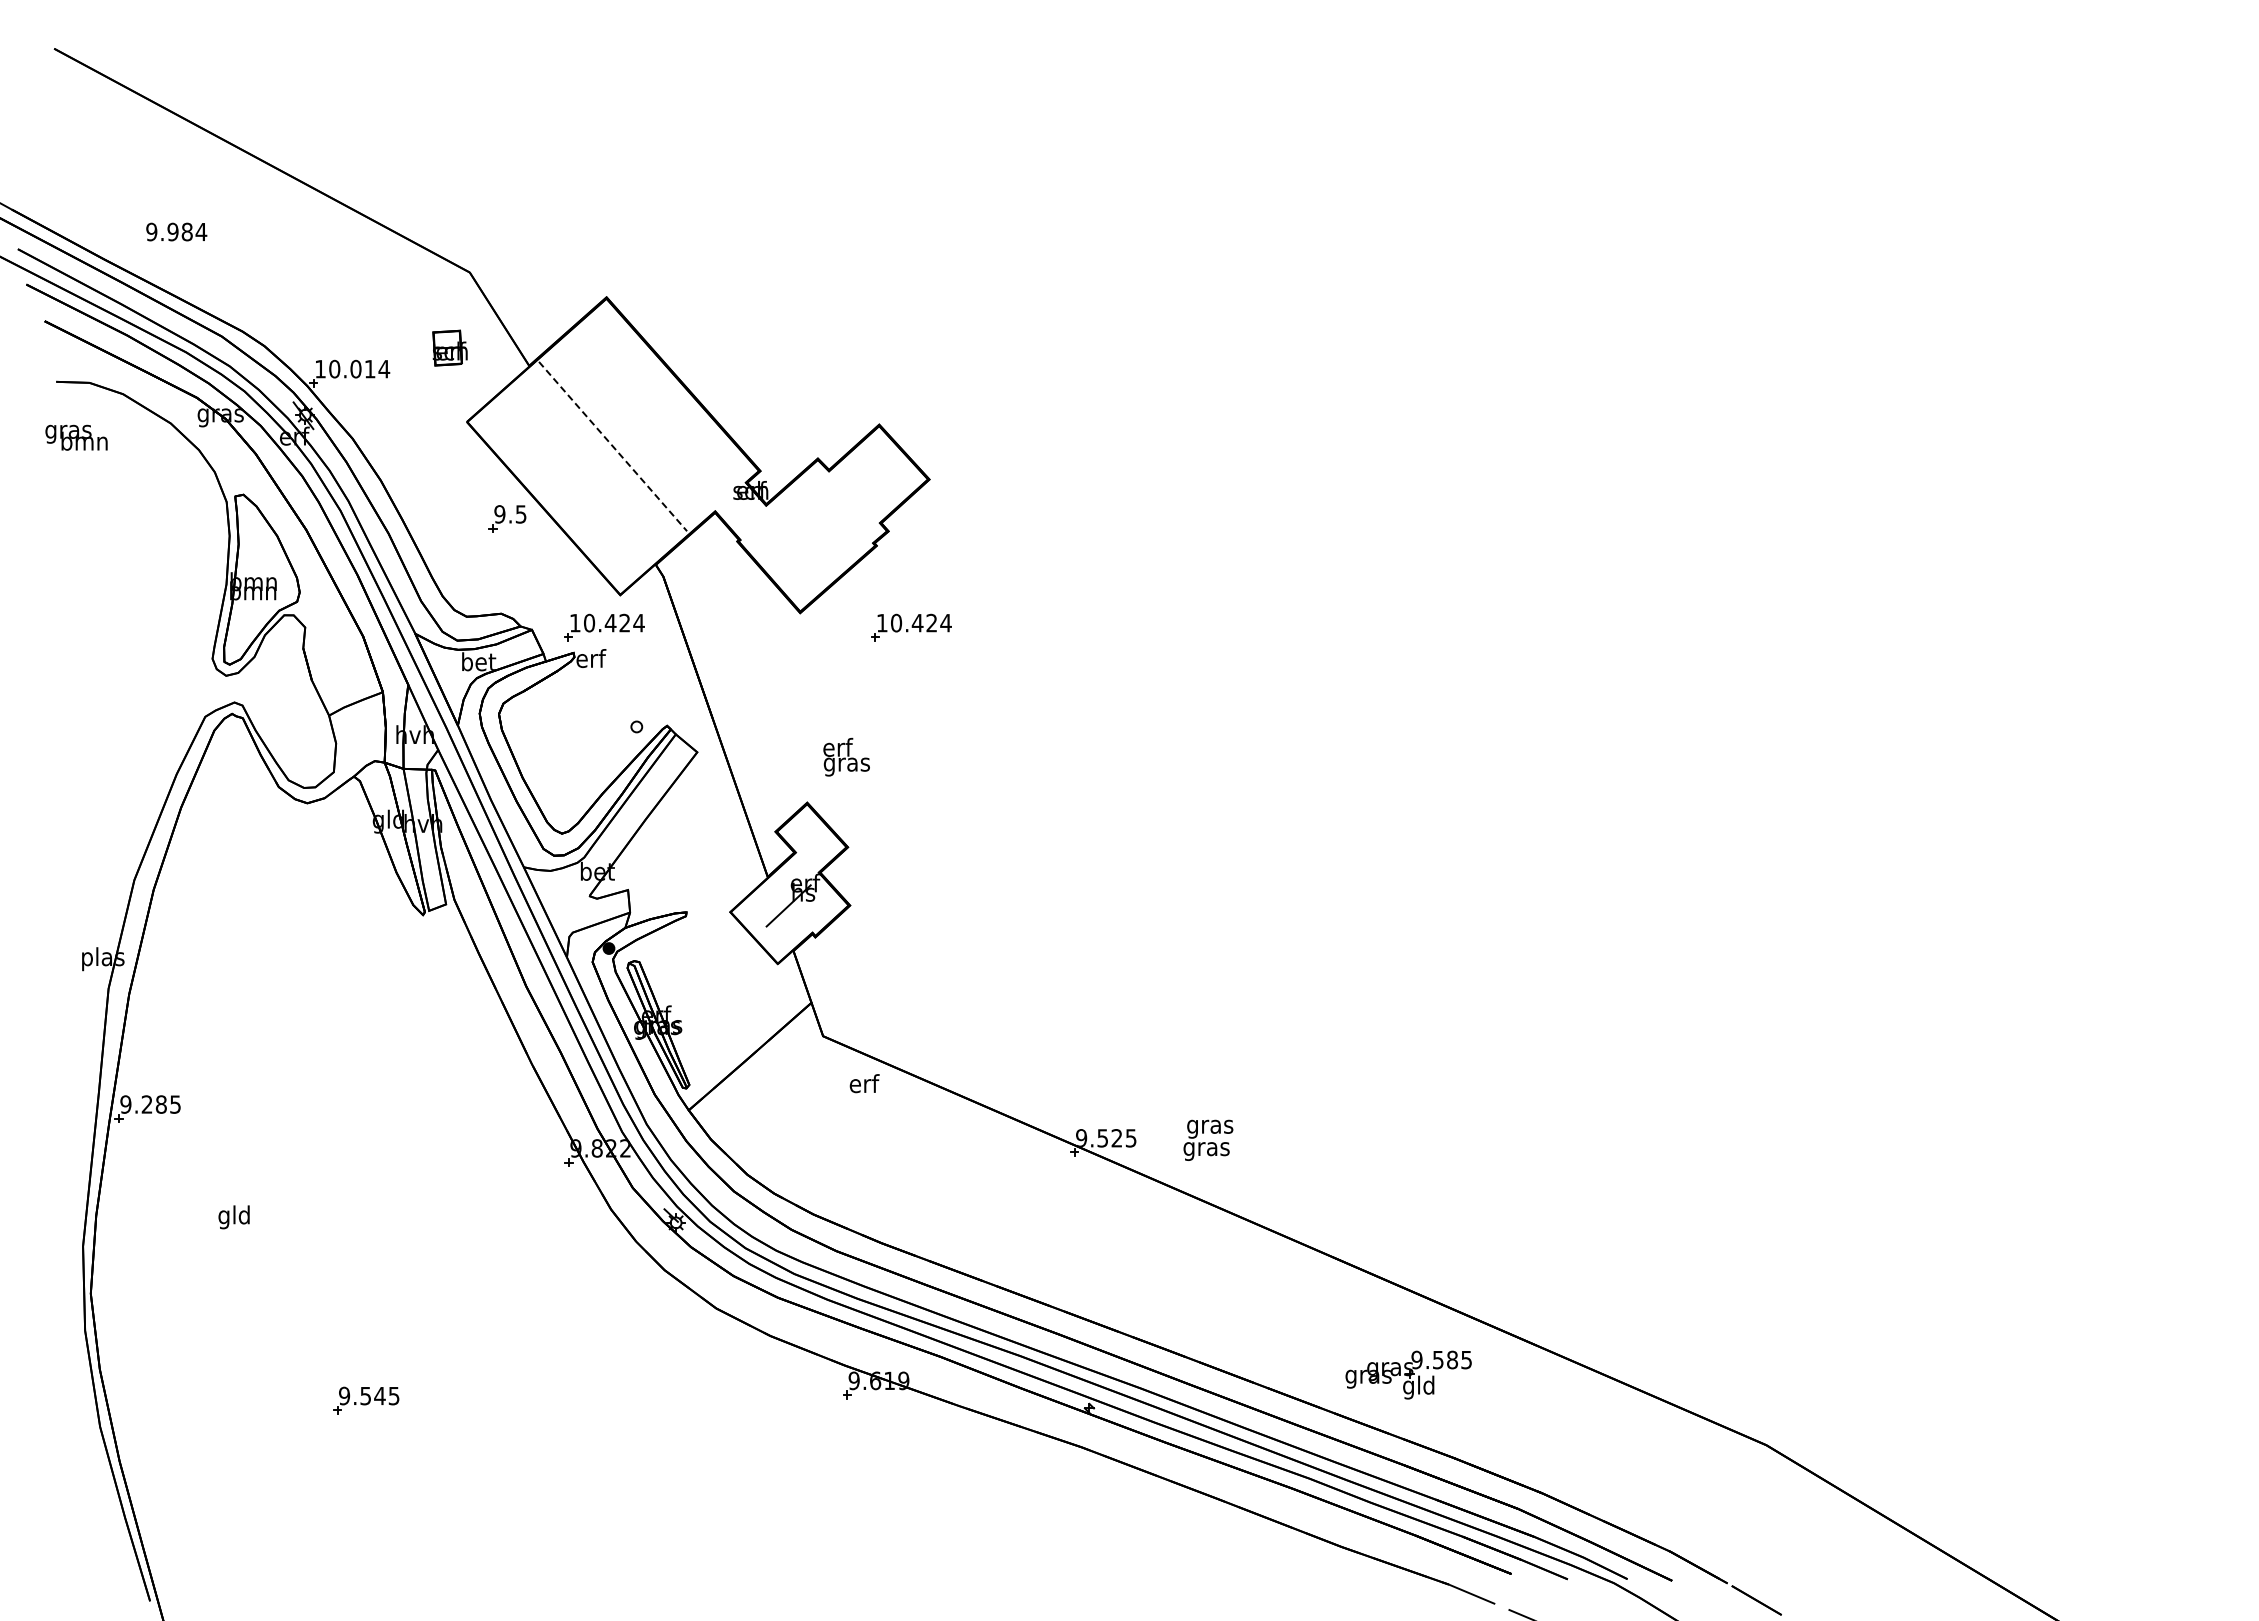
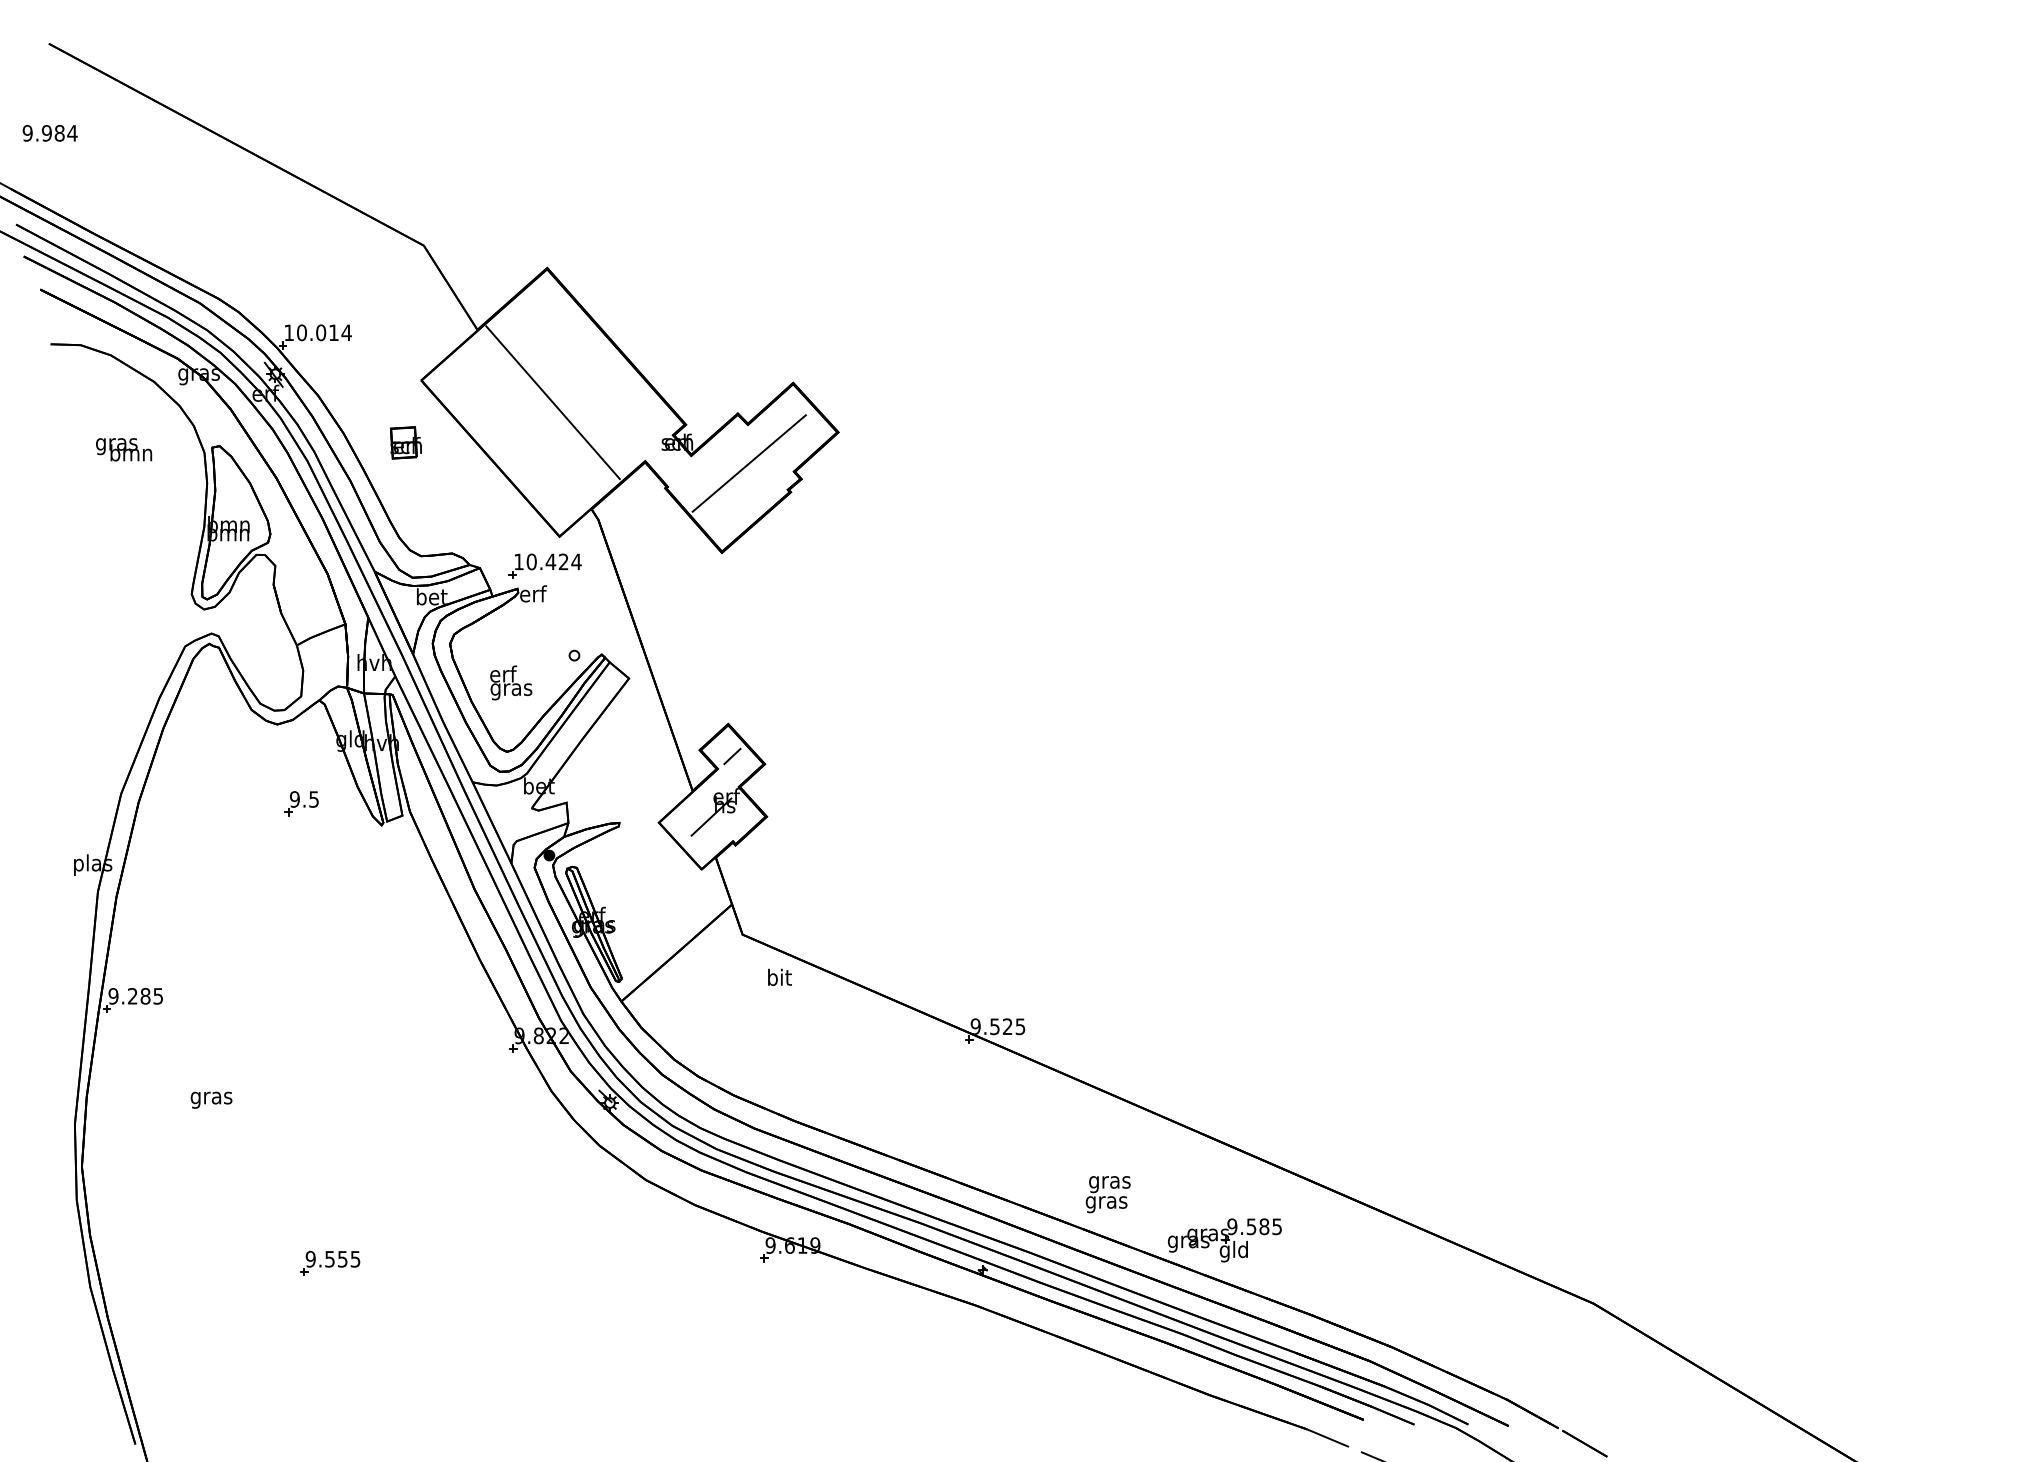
text: (176, 231) -> (50, 132), moved
part: (449, 347) -> (405, 442), moved
text: (76, 437) -> (124, 449), moved
line: (613, 446) -> (553, 402), dashed -> solid
line: (830, 513) -> (749, 463), added
part: (507, 518) -> (301, 803), moved
part: (911, 627) -> (822, 565), removed
text: (846, 756) -> (511, 682), moved
line: (811, 838) -> (732, 756), added
text: (864, 1083) -> (779, 977), erf -> bit
text: (1208, 1139) -> (1108, 1193), moved
text: (234, 1217) -> (211, 1098), gld -> gras
part: (1408, 1374) -> (1224, 1239), moved
text: (379, 1396) -> (342, 1259), 9.545 -> 9.555

